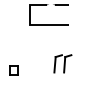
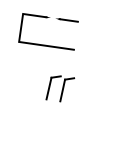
part: (62, 63) -> (59, 88), moved

